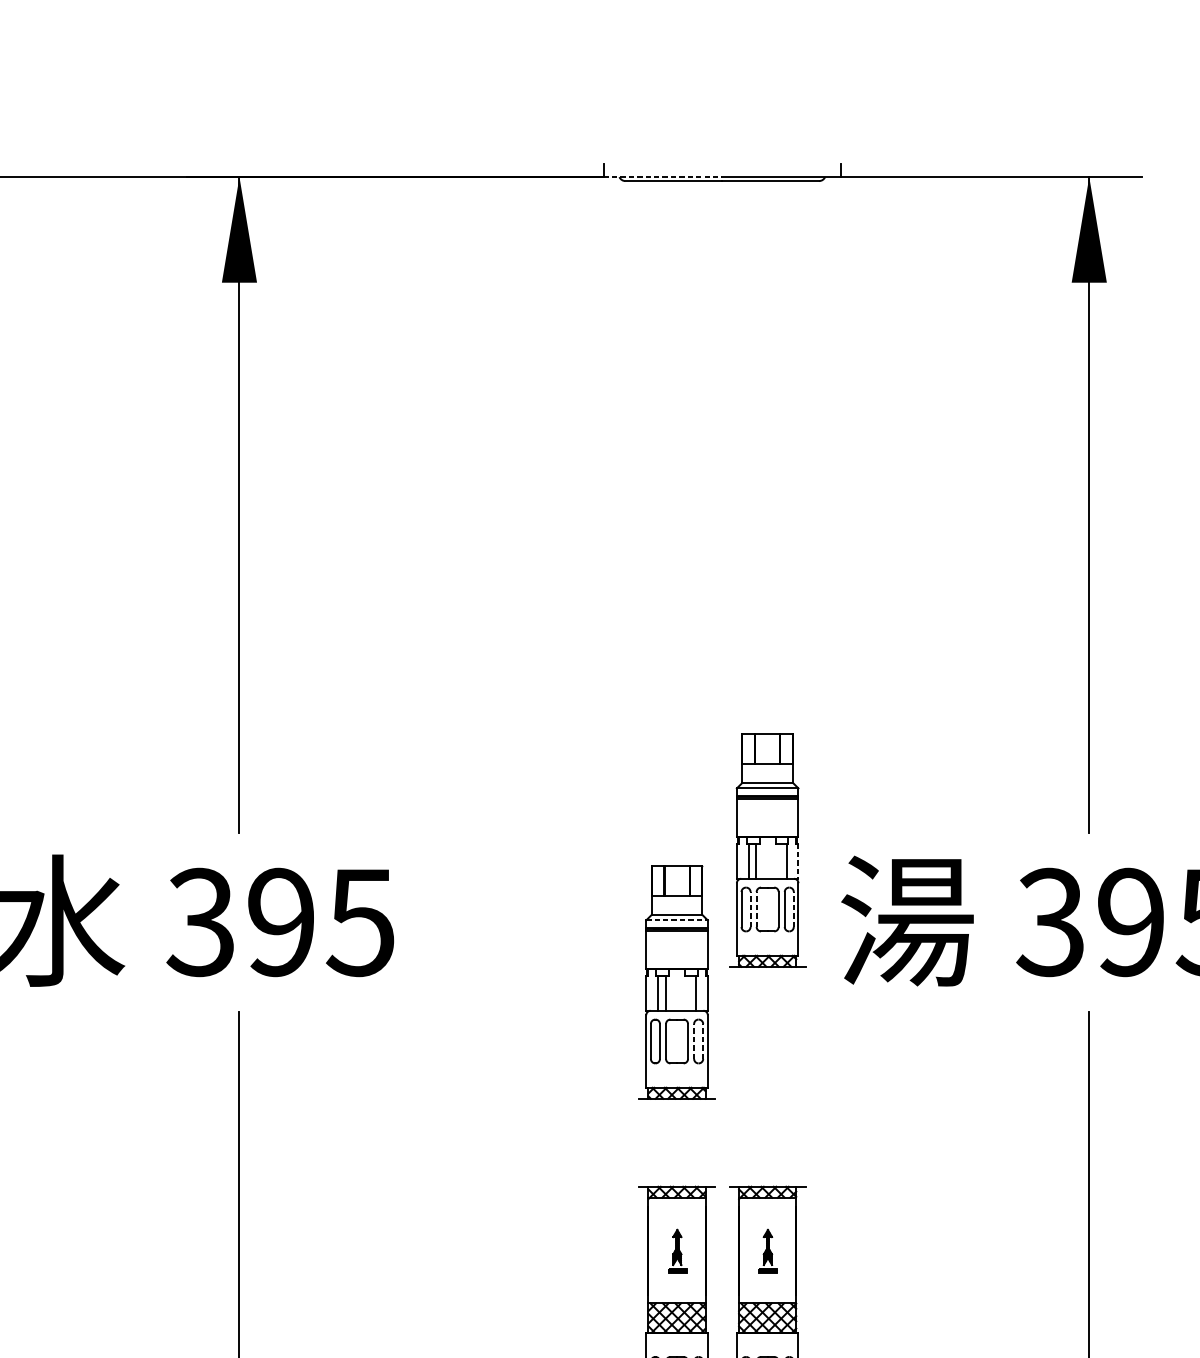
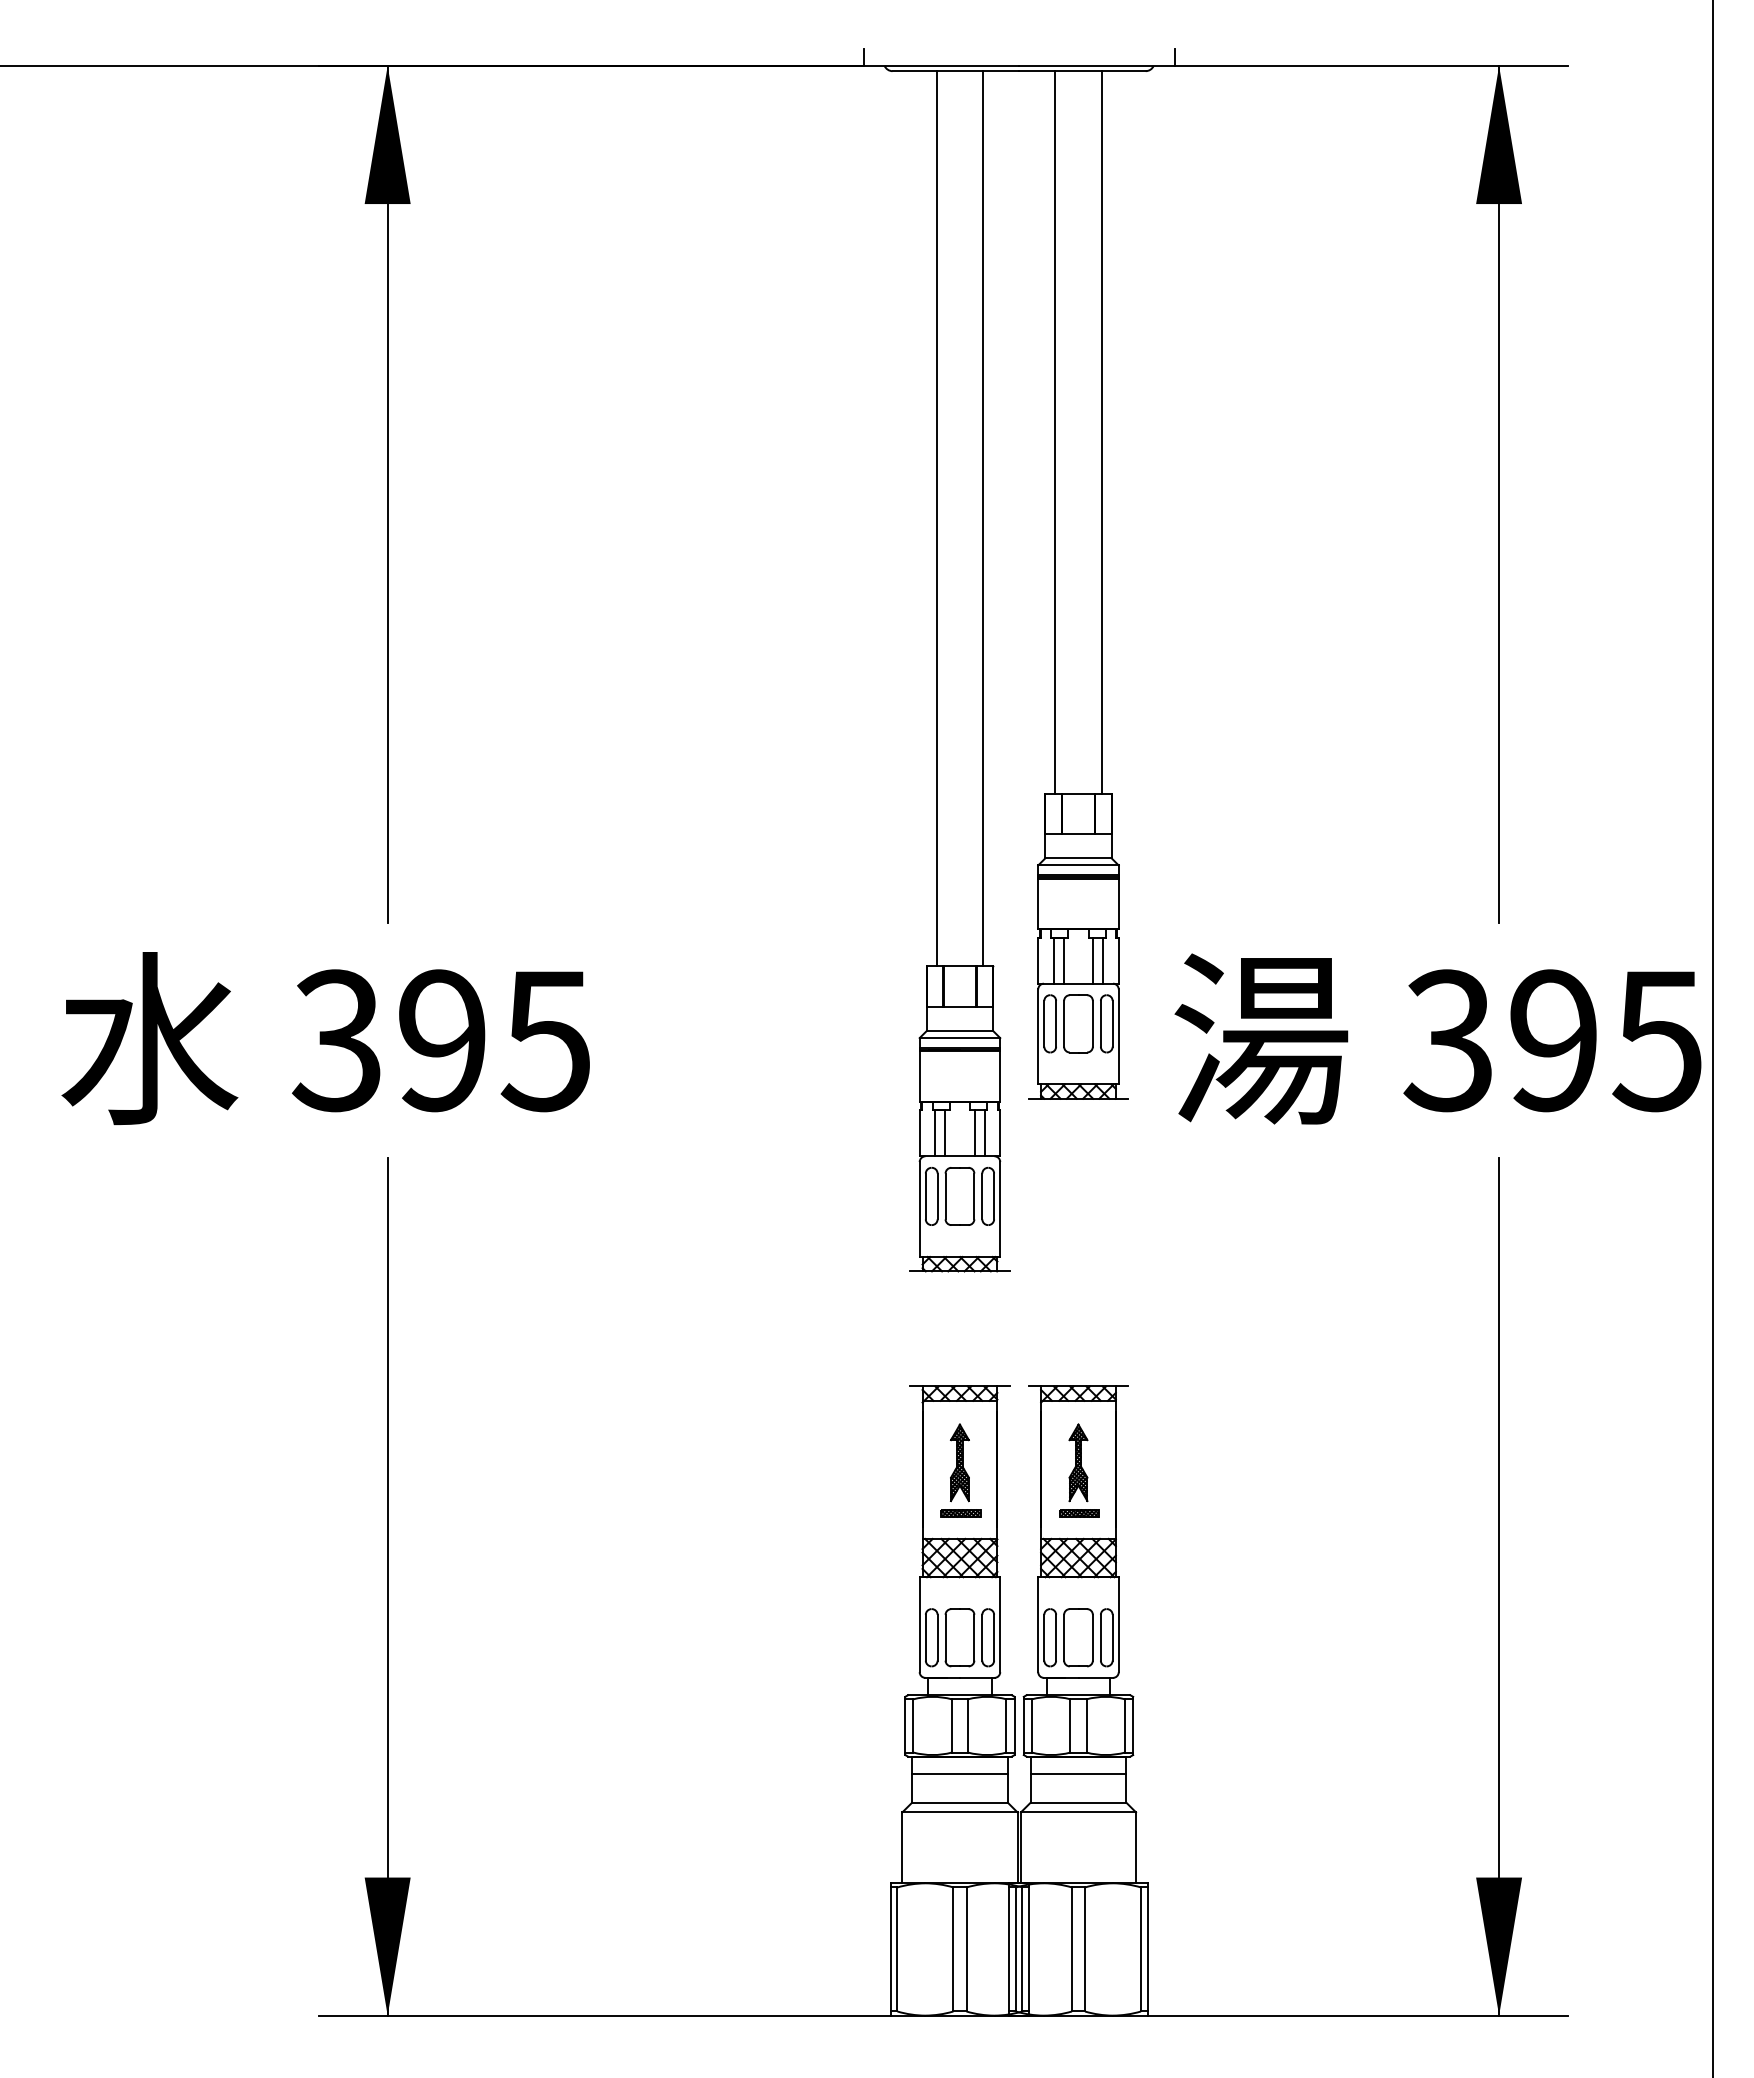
line: (662, 176) -> (941, 65), dashed -> solid
line: (750, 457) -> (1055, 432), added
line: (785, 457) -> (1101, 432), added
line: (659, 523) -> (936, 518), added
line: (694, 523) -> (982, 518), added
line: (779, 861) -> (1093, 960), added
line: (798, 861) -> (1118, 961), dashed -> solid
line: (750, 909) -> (1056, 1023), dashed -> solid
line: (756, 909) -> (1064, 1023), dashed -> solid
line: (793, 909) -> (1112, 1023), dashed -> solid
line: (677, 920) -> (960, 1038), dashed -> solid
line: (688, 993) -> (974, 1133), added
line: (694, 1041) -> (982, 1196), dashed -> solid
line: (703, 1041) -> (994, 1196), dashed -> solid
part: (677, 1251) -> (960, 1470), size x1.67
part: (768, 1251) -> (1079, 1470), size x1.67

